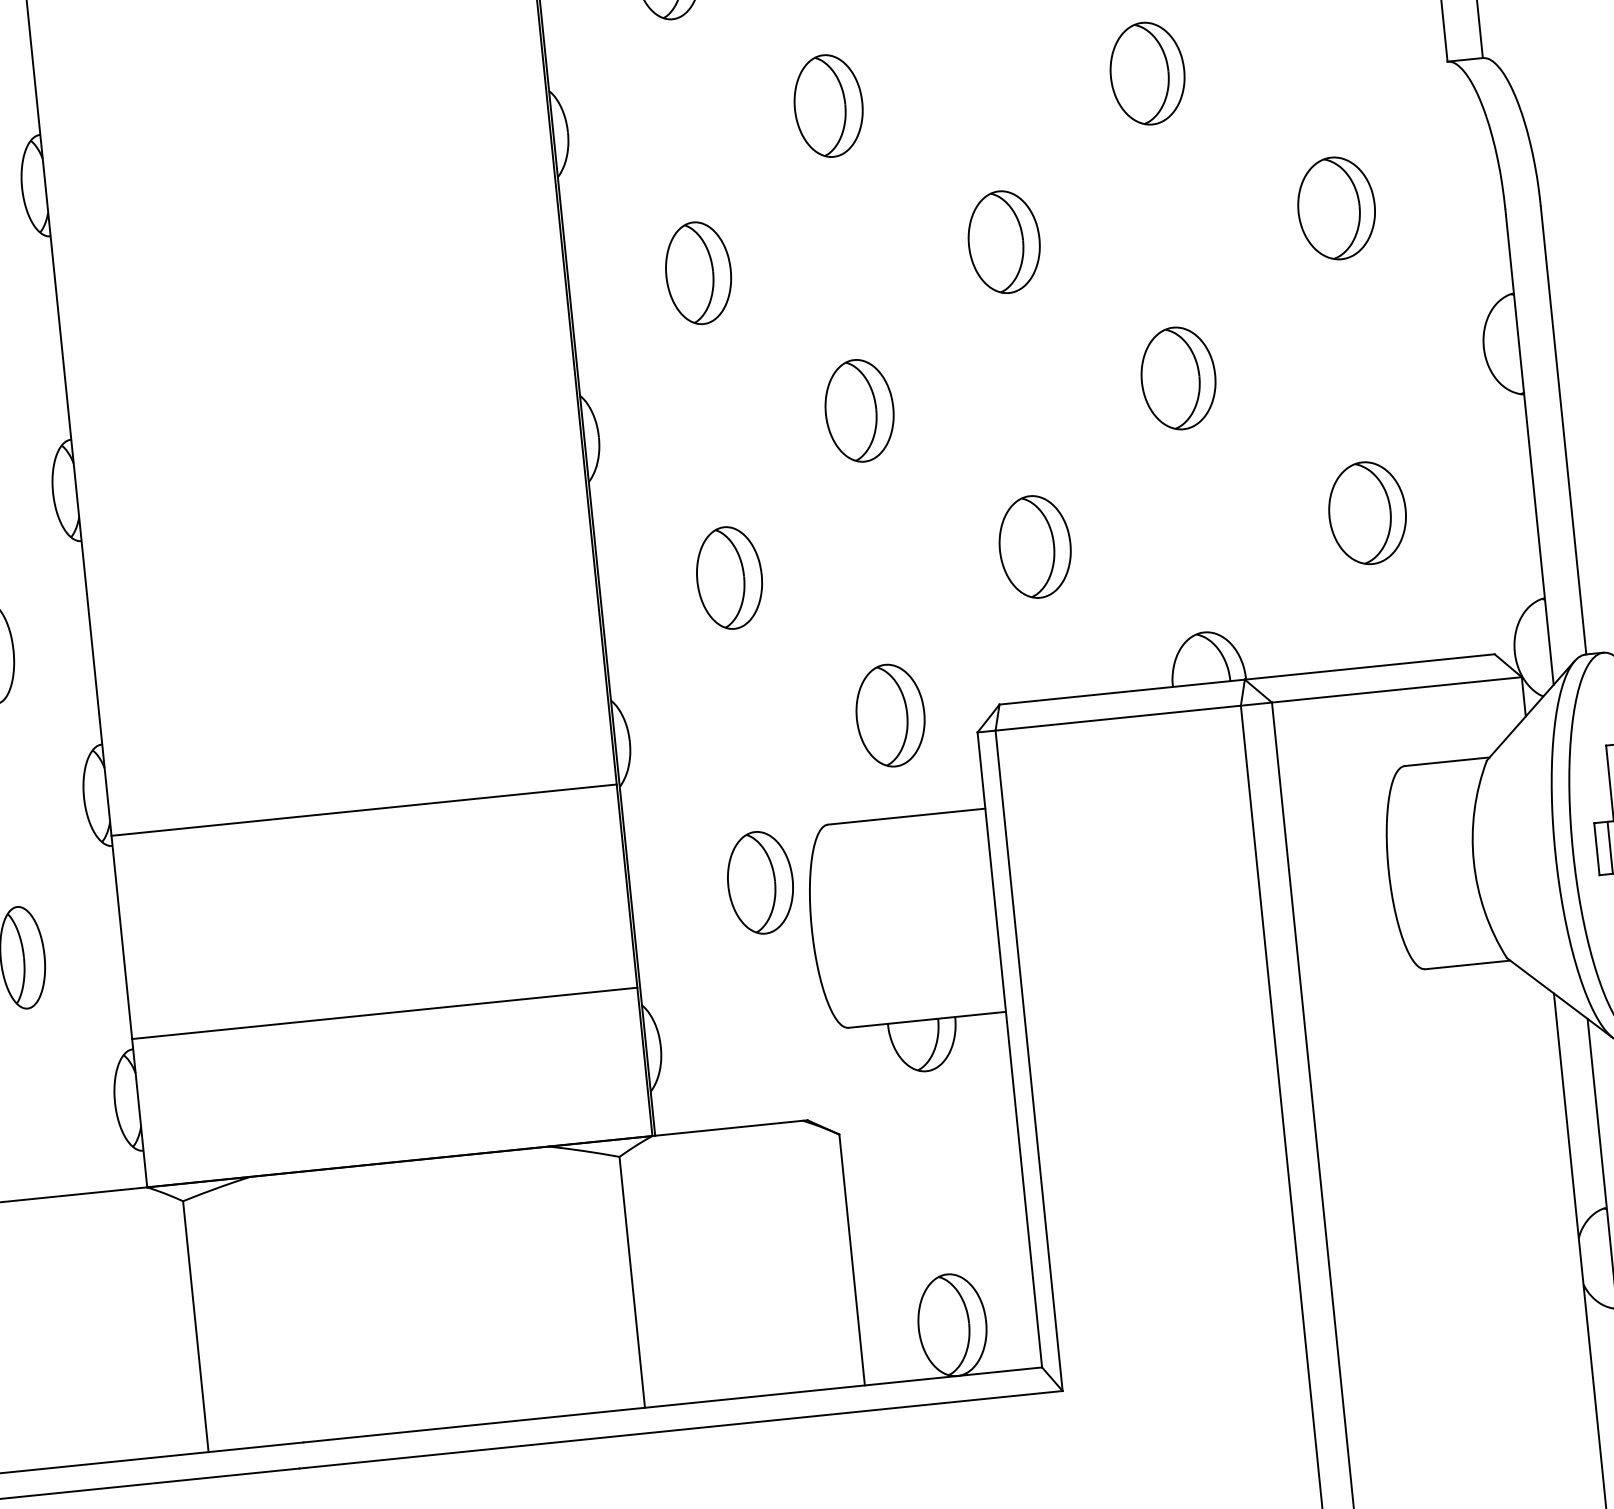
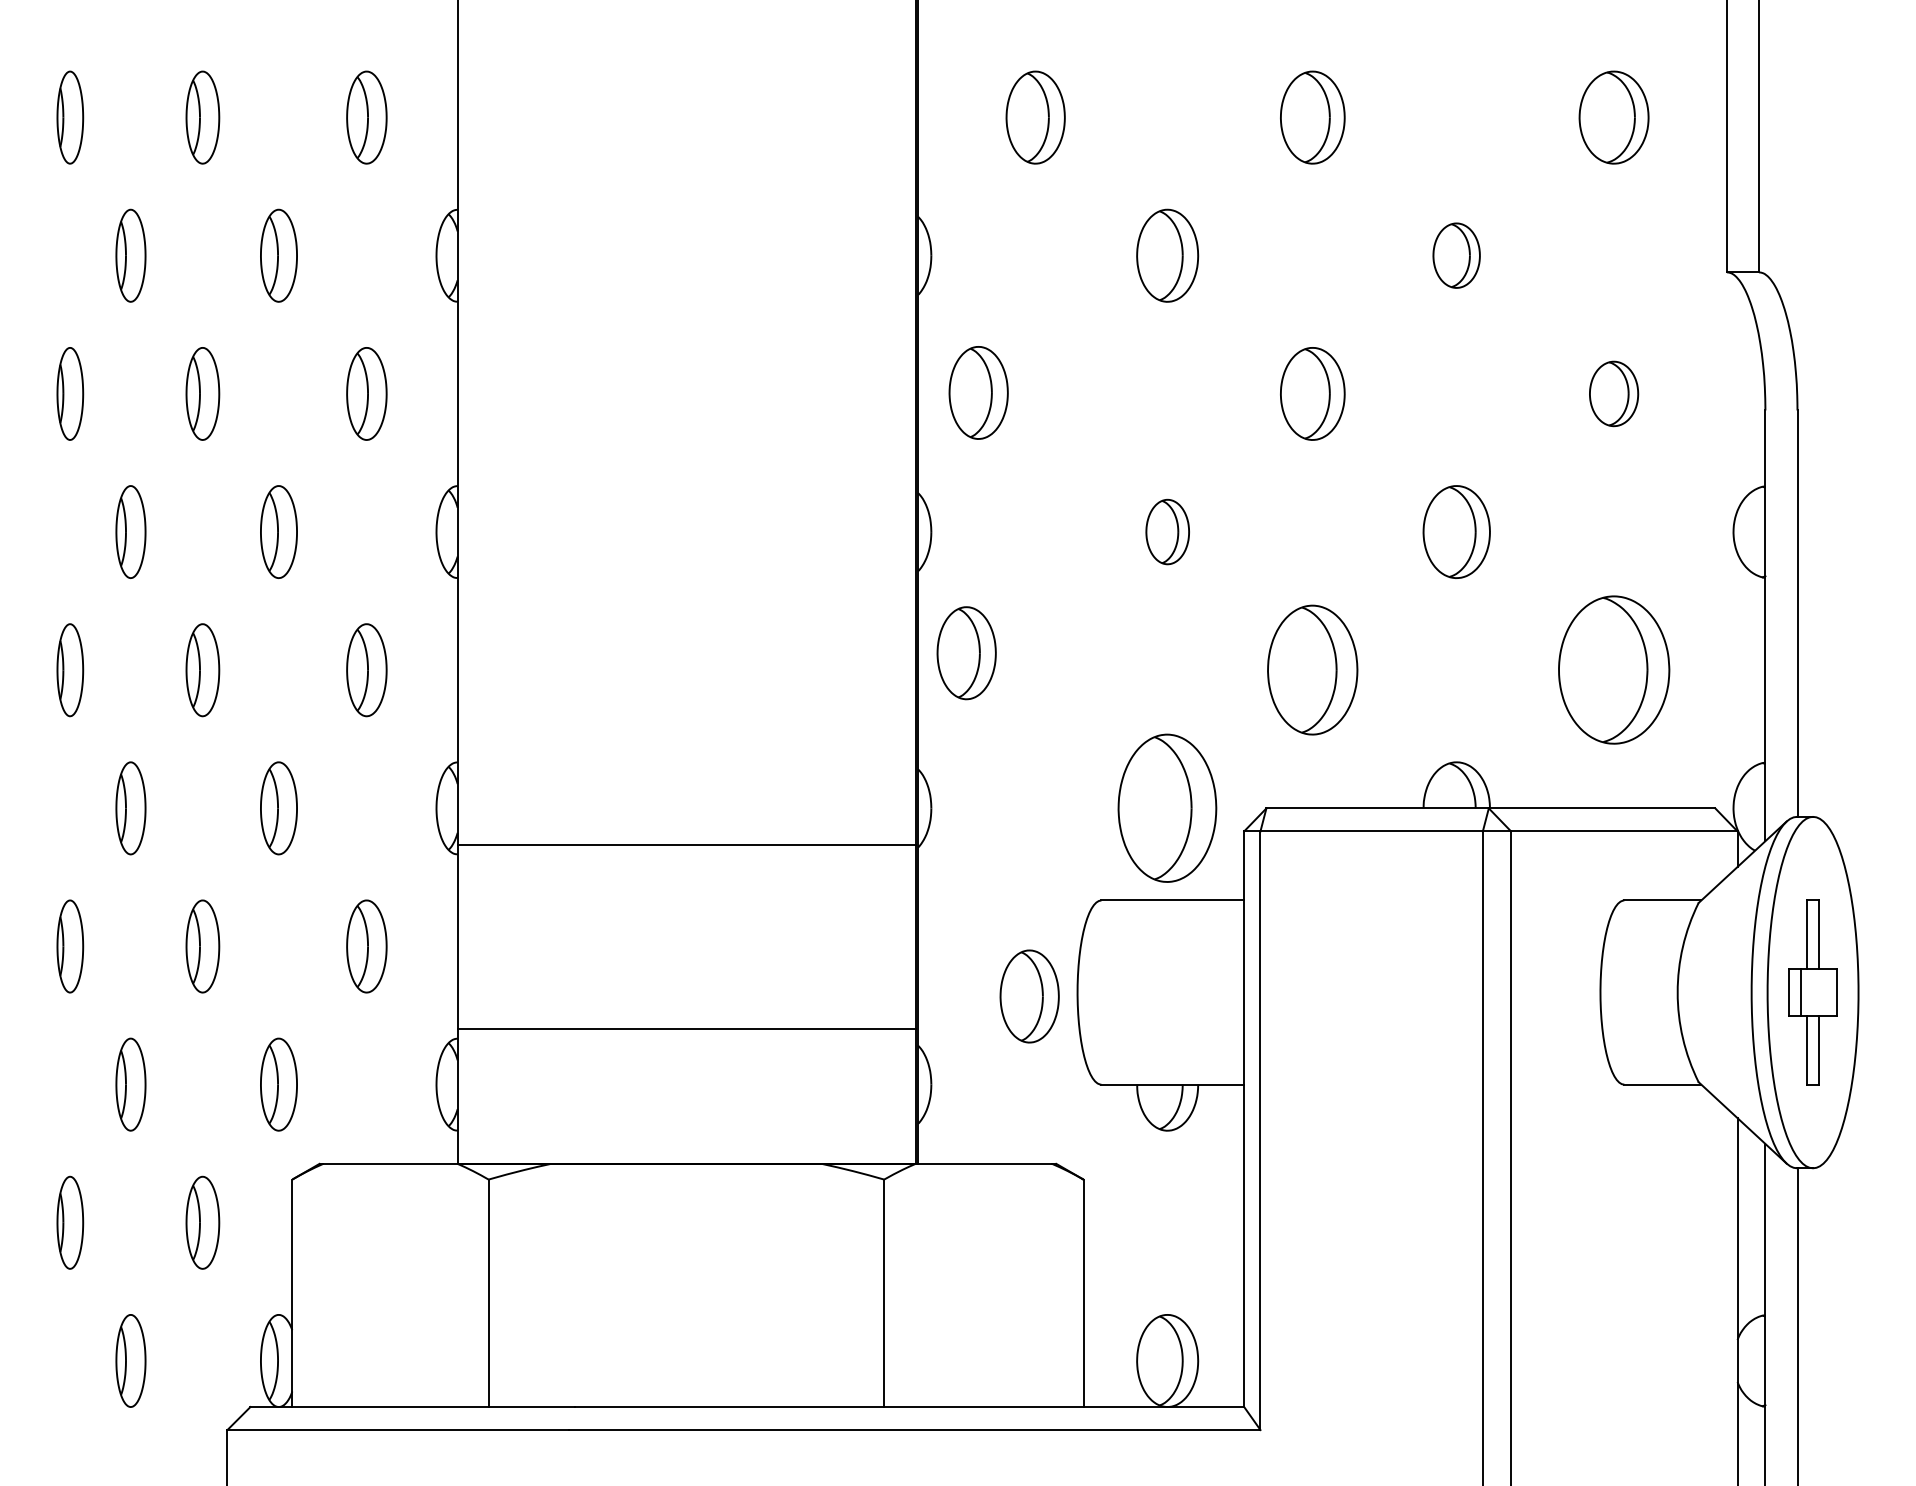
part: (1147, 73) -> (1456, 255), size x0.7
part: (1335, 208) -> (1613, 393), size x0.7
part: (698, 272) -> (978, 392), moved
part: (859, 410) -> (1167, 531), size x0.7
part: (1366, 513) -> (1613, 670), size x1.6
part: (1034, 547) -> (1312, 670), size x1.4
part: (729, 578) -> (966, 653), moved
part: (890, 715) -> (1167, 808), size x1.6
part: (760, 882) -> (1029, 996), moved

